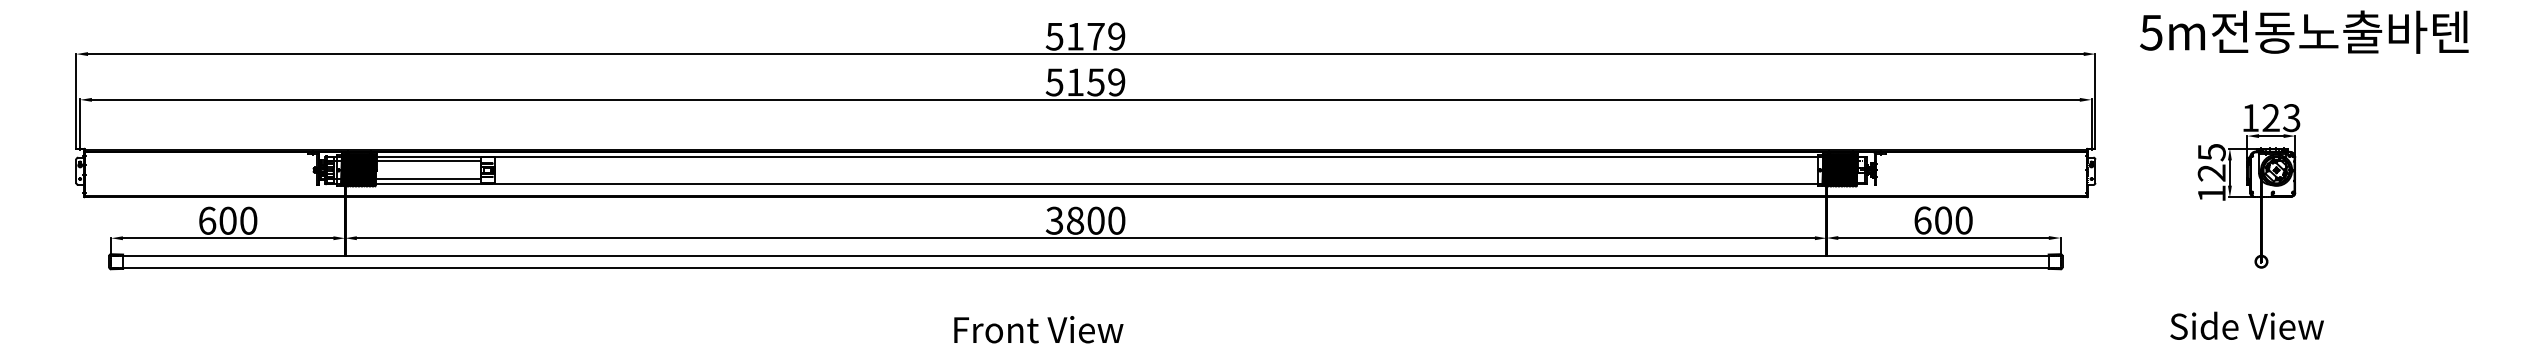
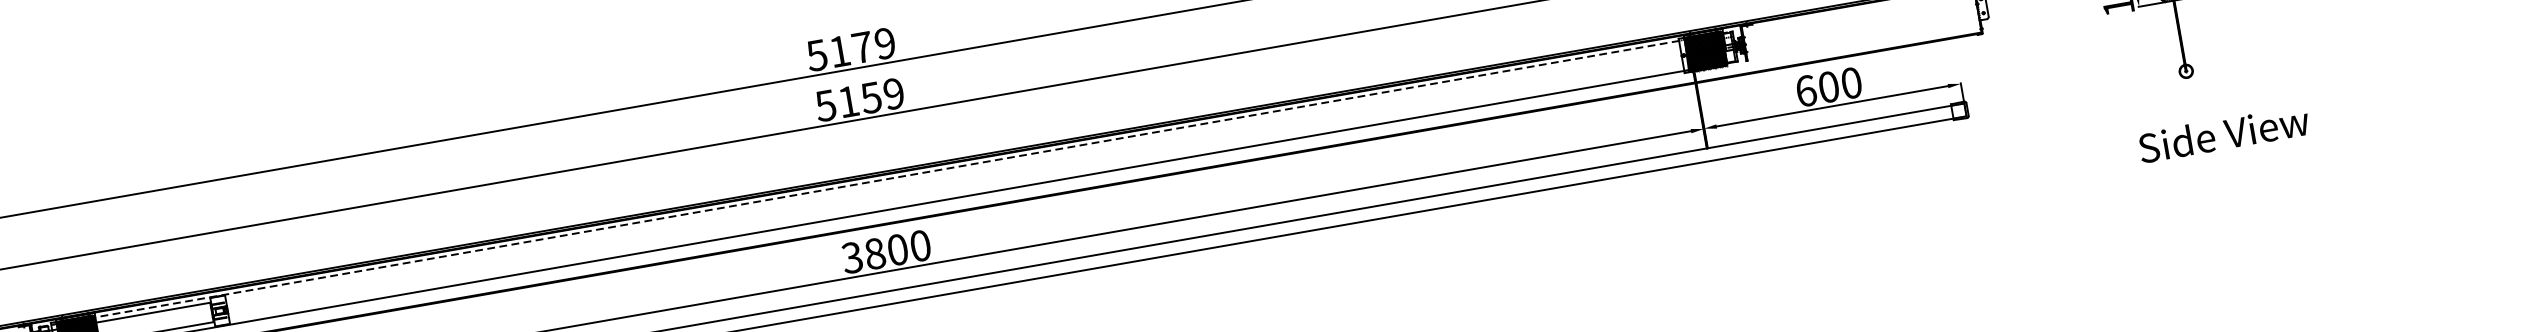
line: (1096, 156) -> (886, 179), solid -> dashed
text: (2246, 325) -> (2223, 133), moved

